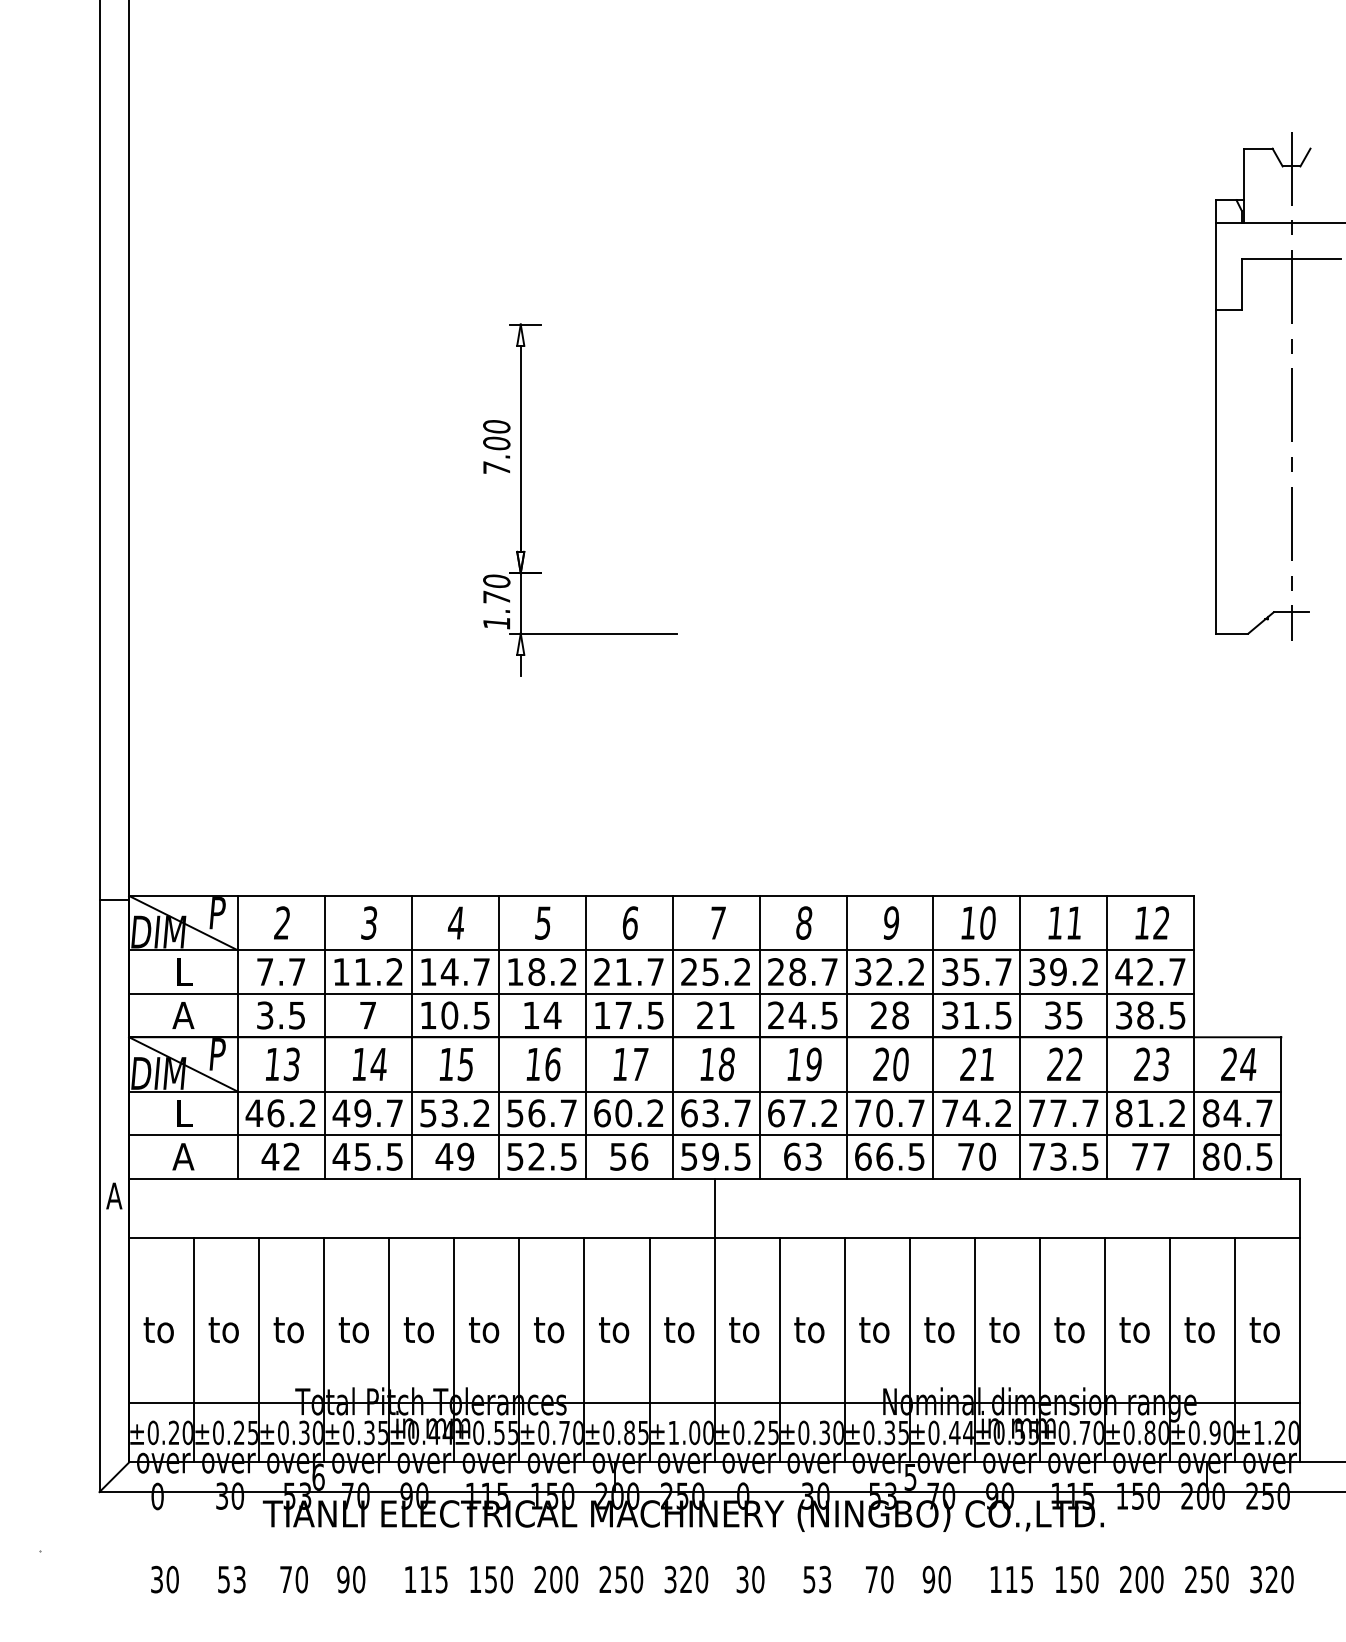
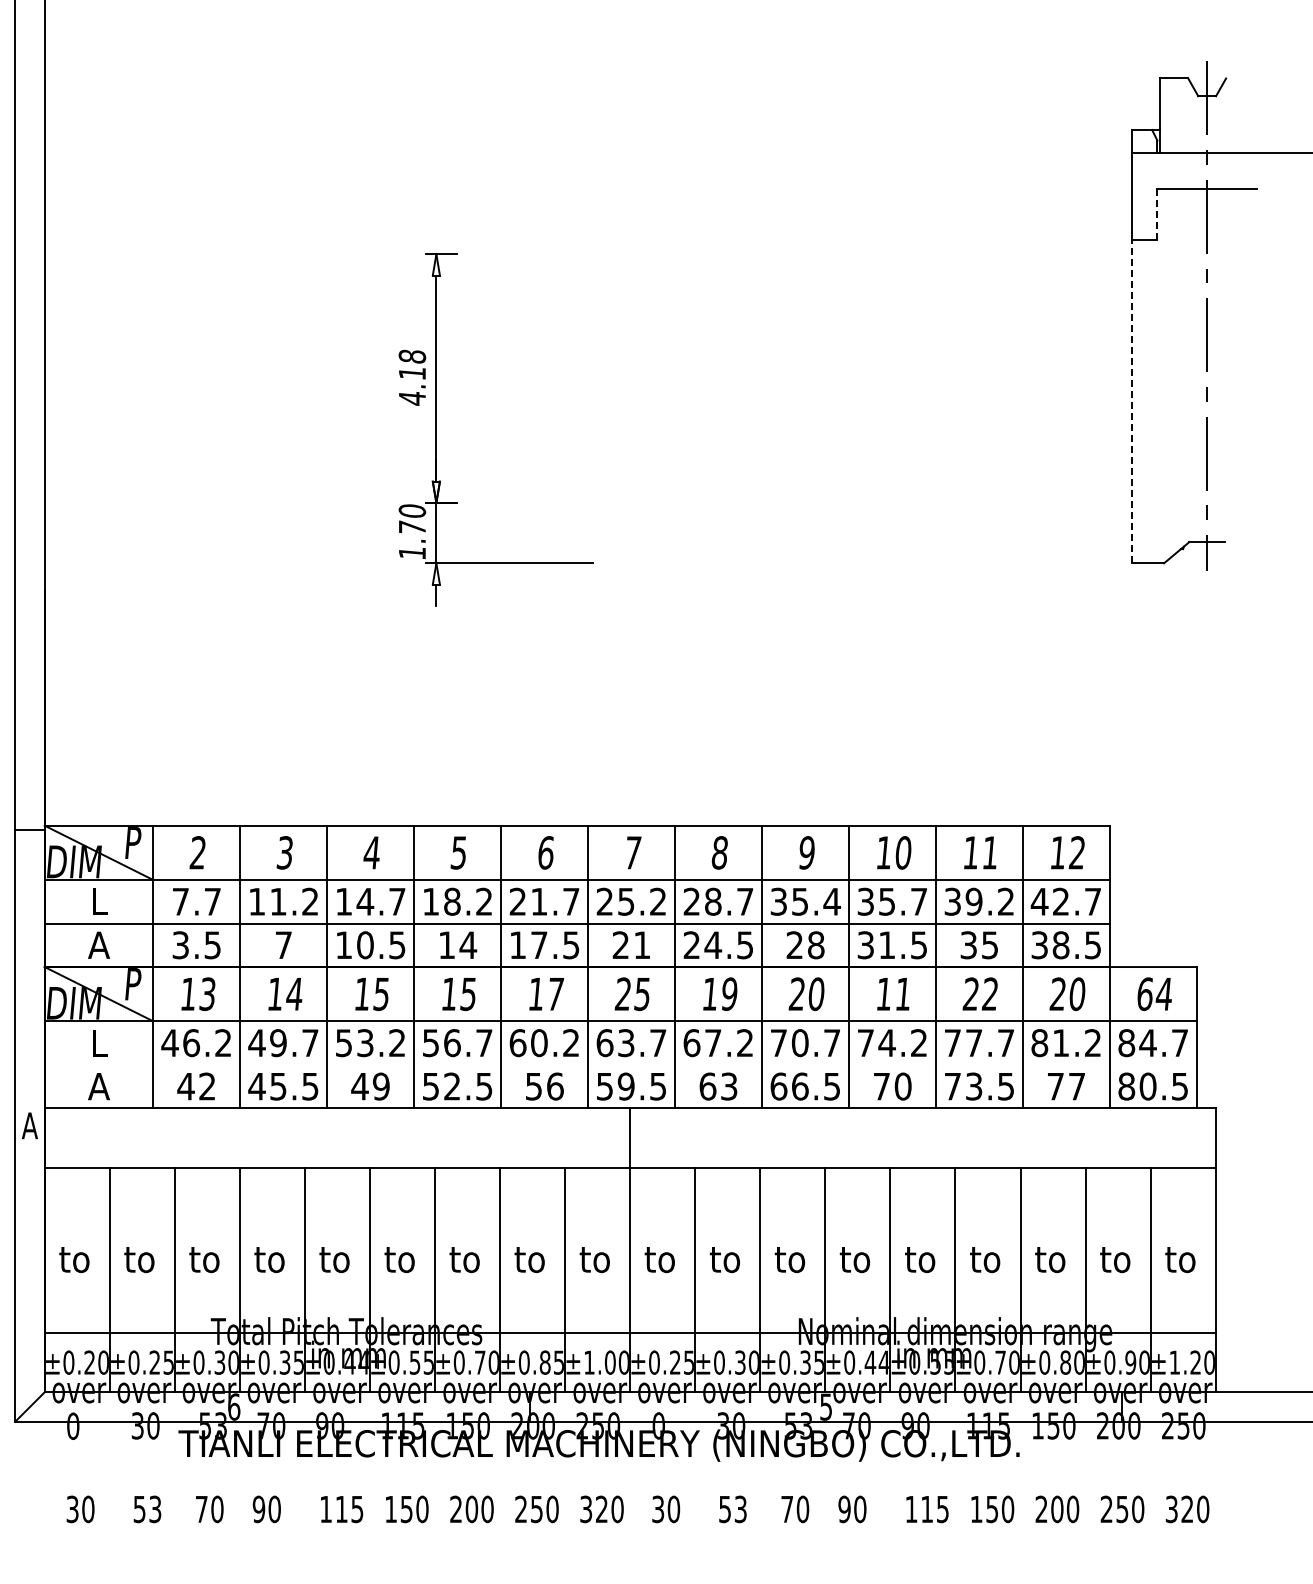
line: (1241, 284) -> (1157, 214), solid -> dashed
text: (496, 448) -> (412, 378), 7.00 -> 4.18
line: (1215, 471) -> (1131, 401), solid -> dashed
text: (900, 972) -> (816, 902), 32.2 -> 35.4
text: (967, 1063) -> (883, 993), 21 -> 11
text: (552, 1064) -> (468, 994), 16 -> 15
text: (716, 1064) -> (632, 994), 18 -> 25
text: (1161, 1064) -> (1077, 994), 23 -> 20
text: (1229, 1064) -> (1145, 994), 24 -> 64
line: (705, 1135) -> (621, 1065), removed

